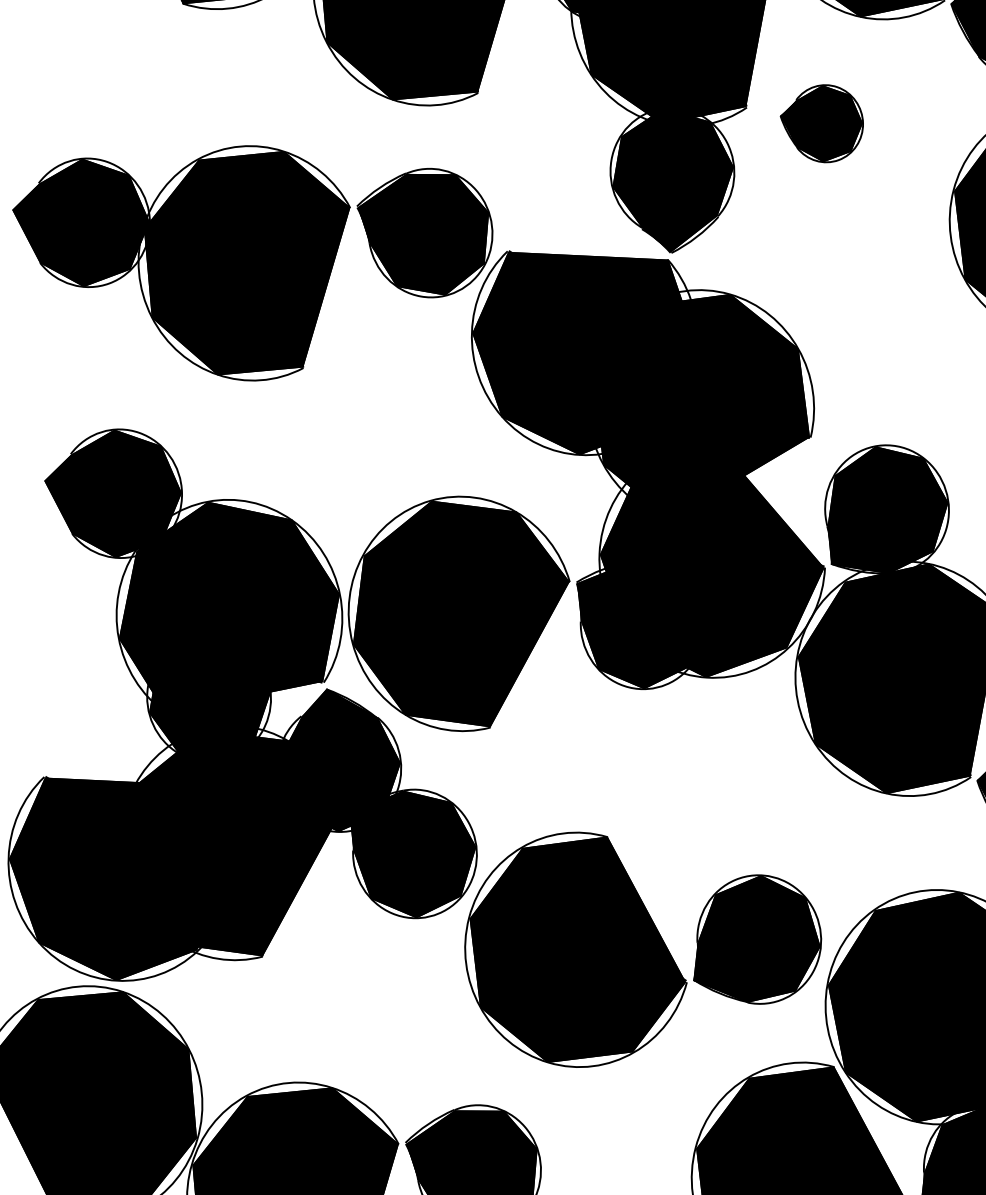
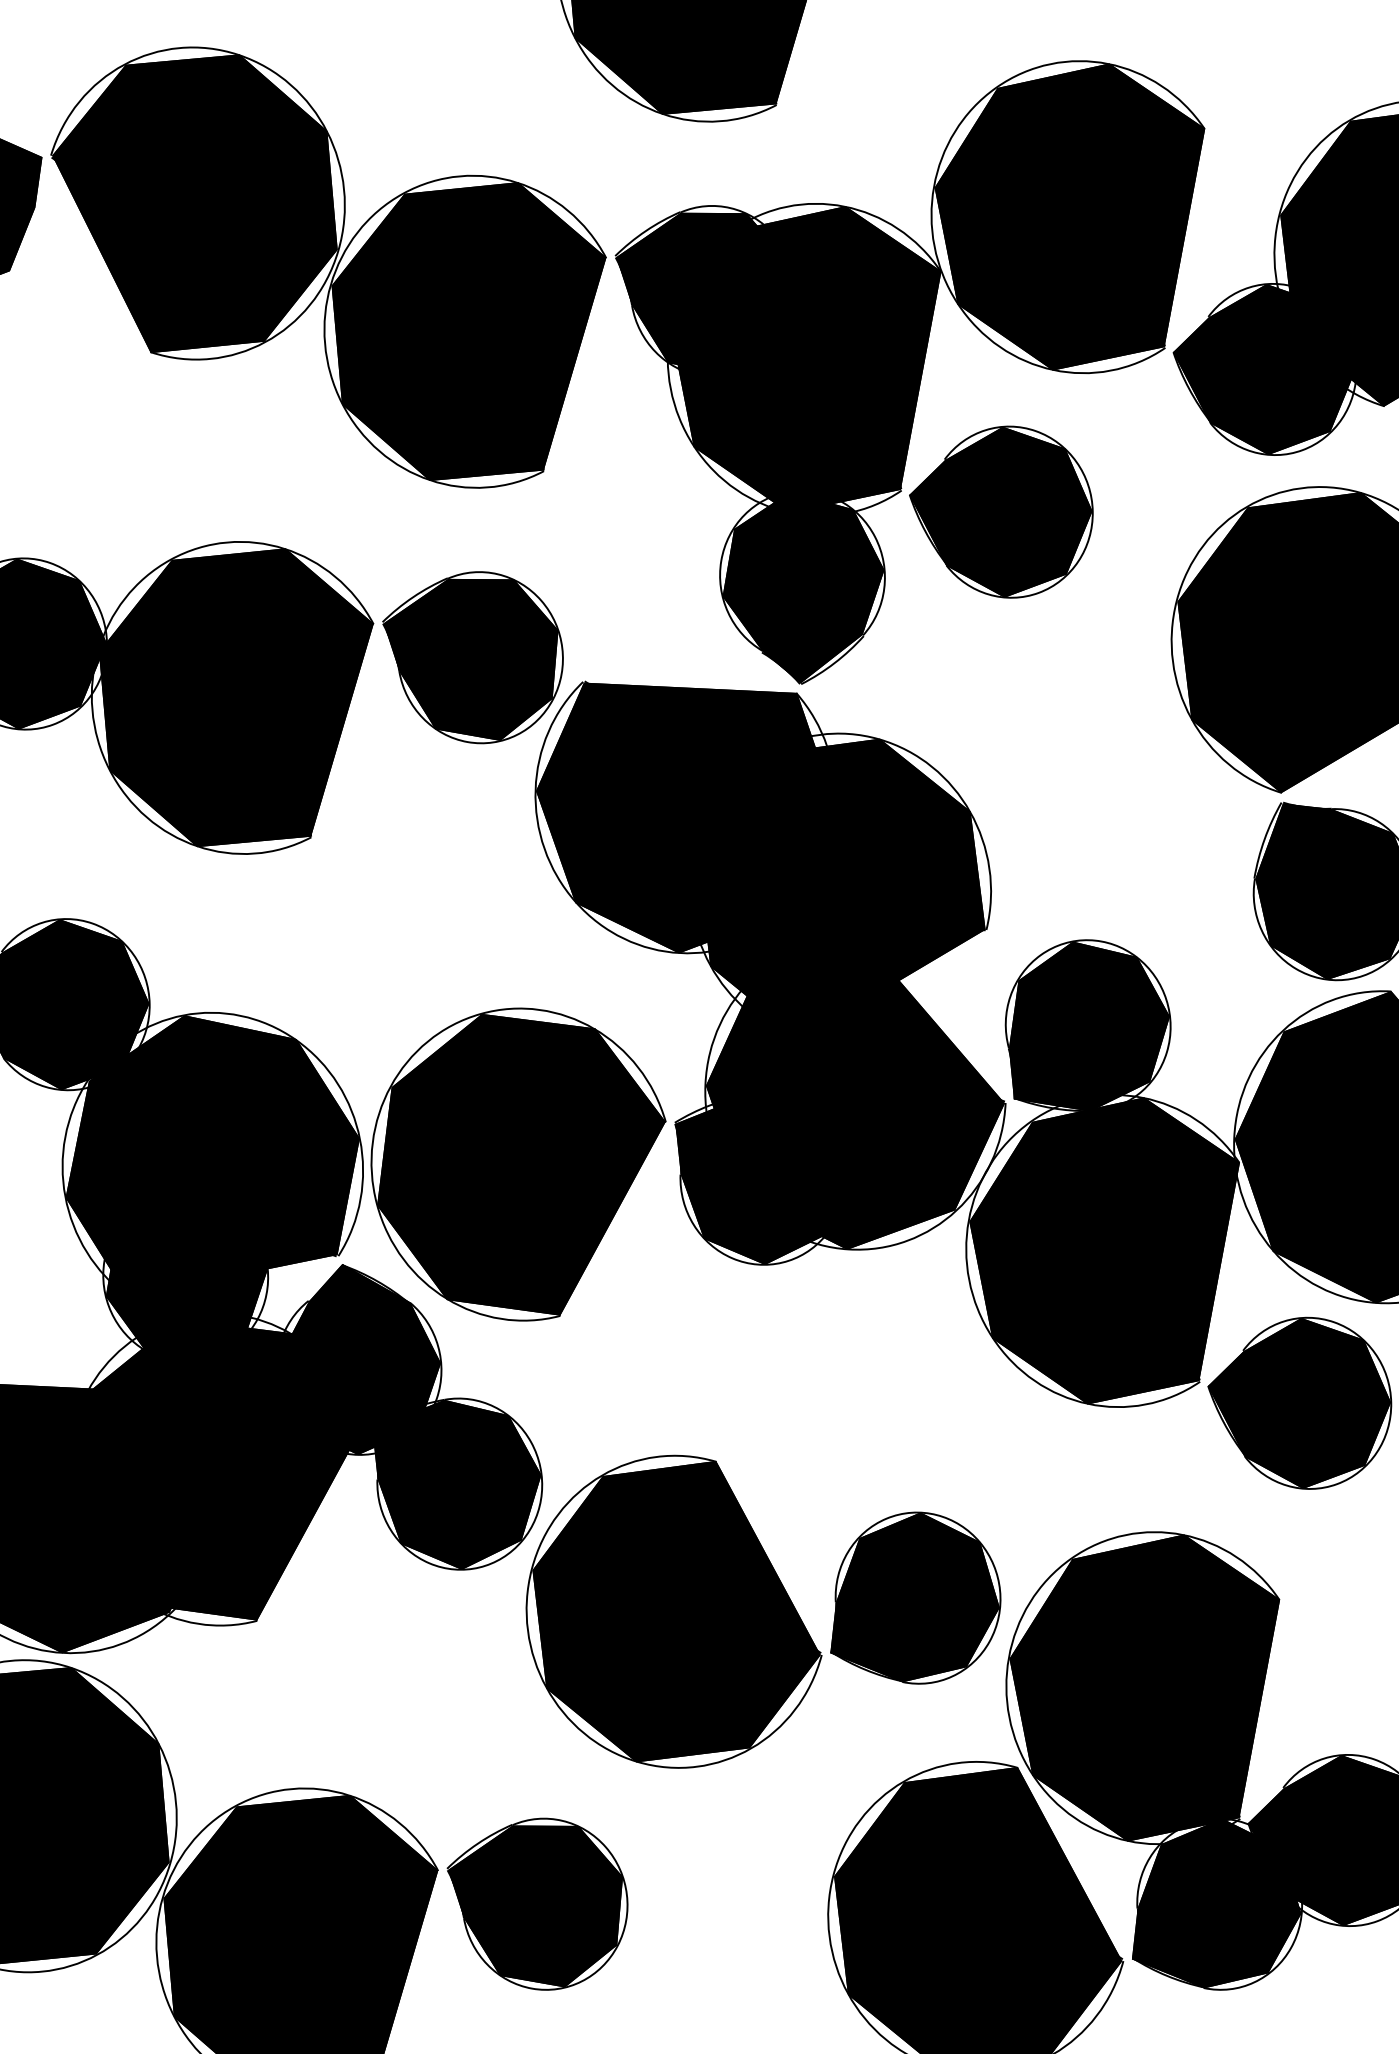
part: (821, 123) -> (1001, 511), size x1.67

